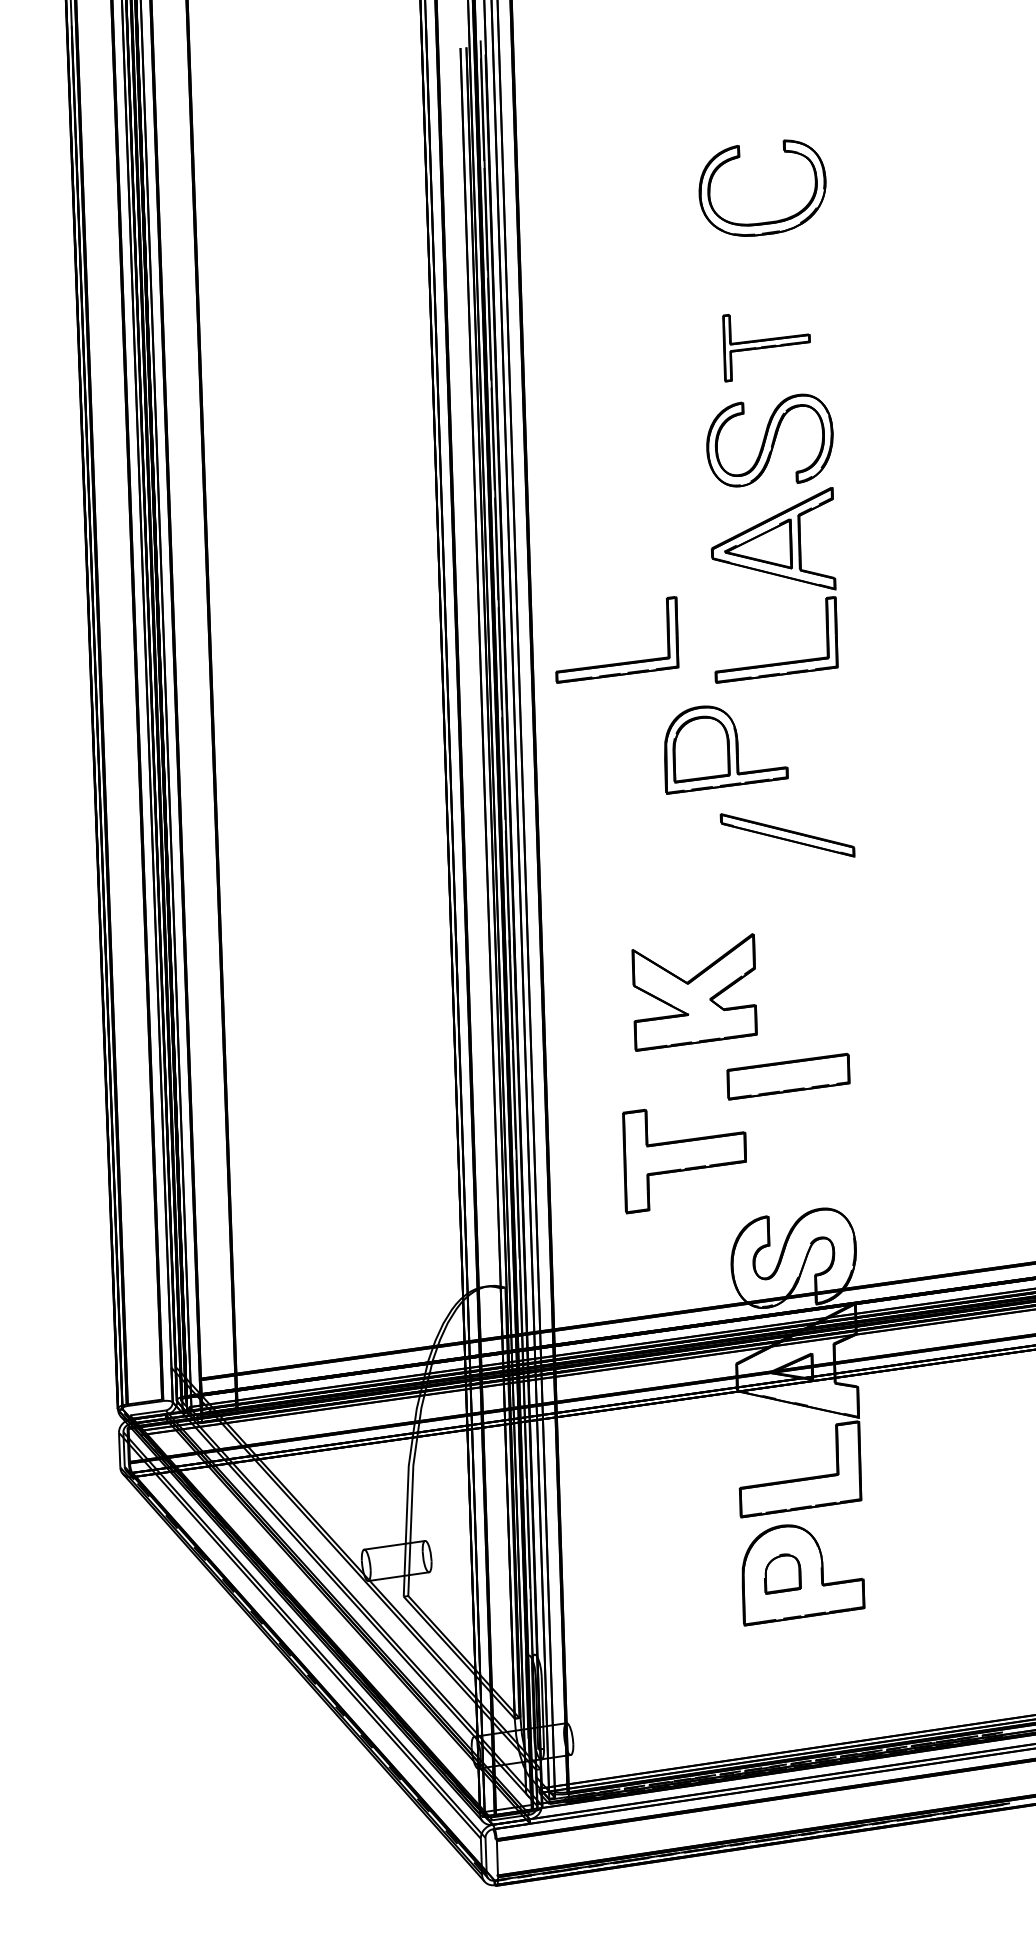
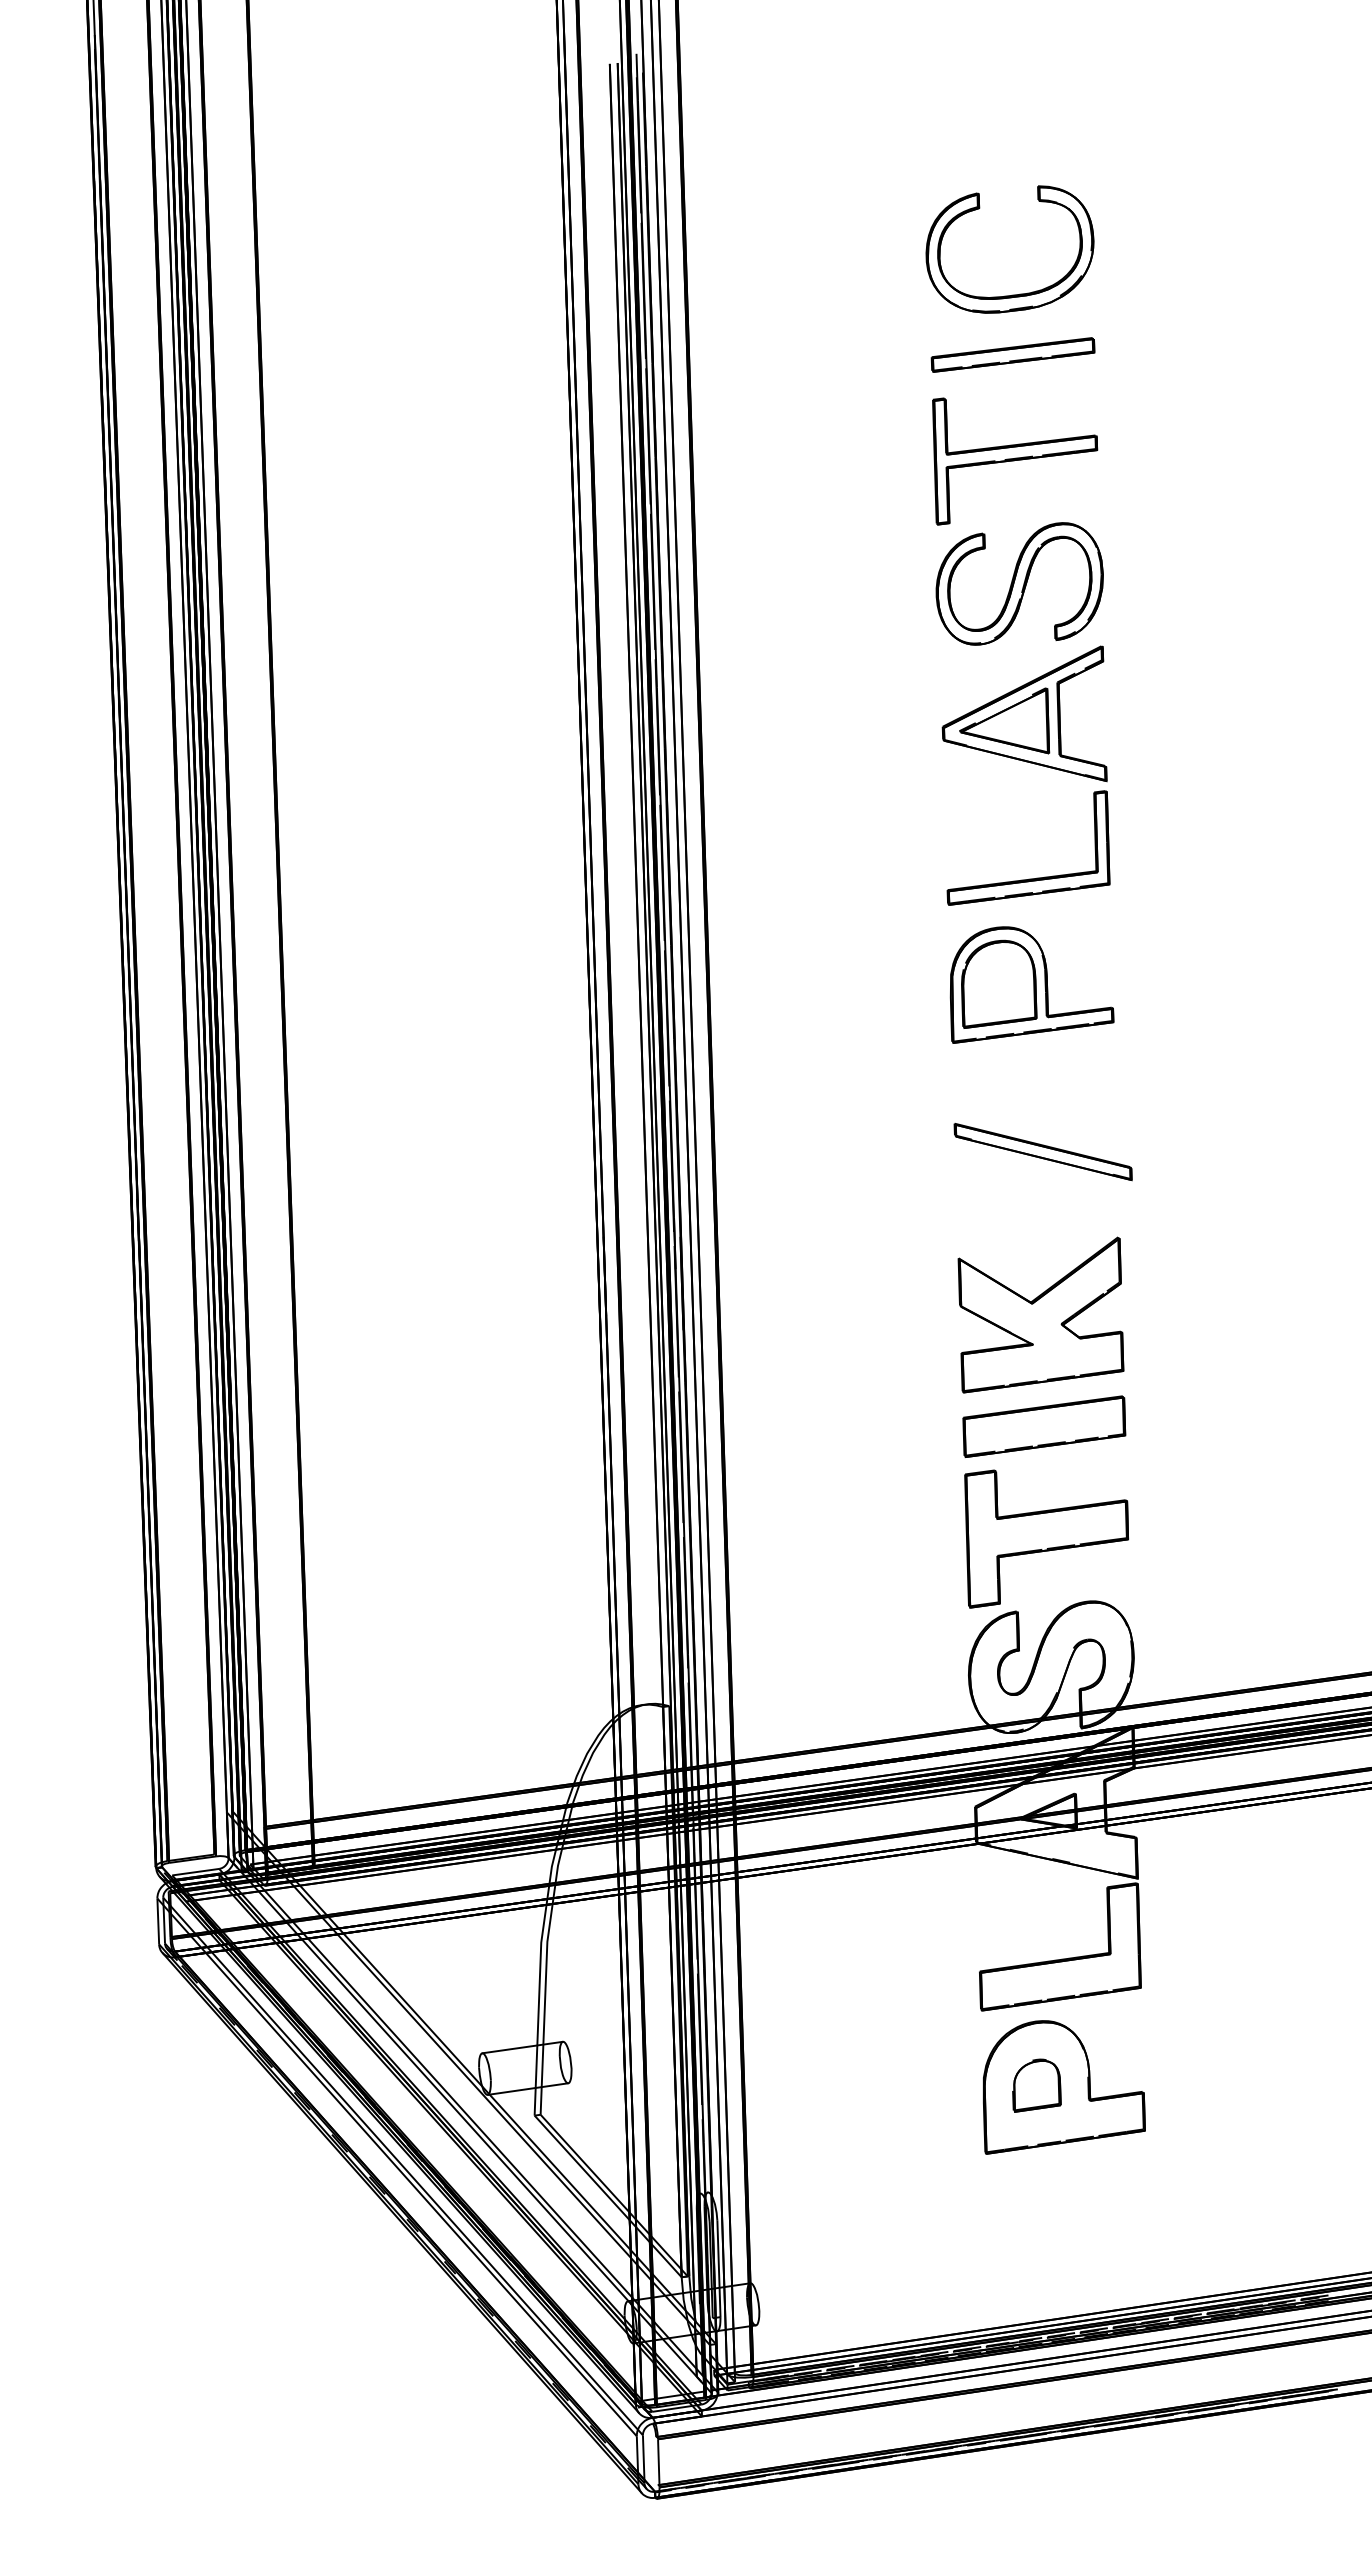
part: (764, 267) -> (1012, 354), added
part: (766, 348) -> (1015, 461), size x1.43
part: (617, 662) -> (817, 878), removed
part: (725, 749) -> (1031, 984), moved
part: (787, 835) -> (1042, 1152), moved
part: (694, 992) -> (1040, 1314), moved
part: (684, 1161) -> (1046, 1538), moved

